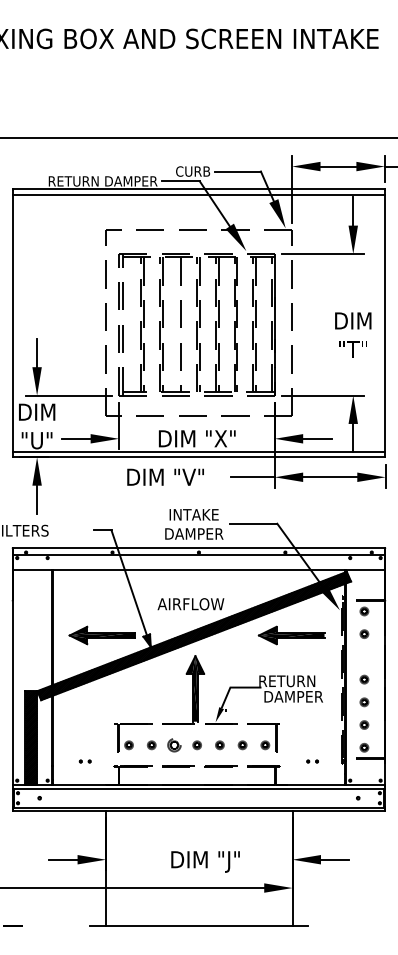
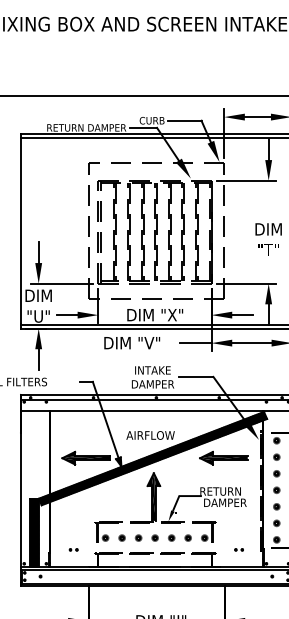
line: (178, 324) -> (141, 231), added
part: (364, 656) -> (276, 473), added
part: (174, 745) -> (138, 538), size x0.62

